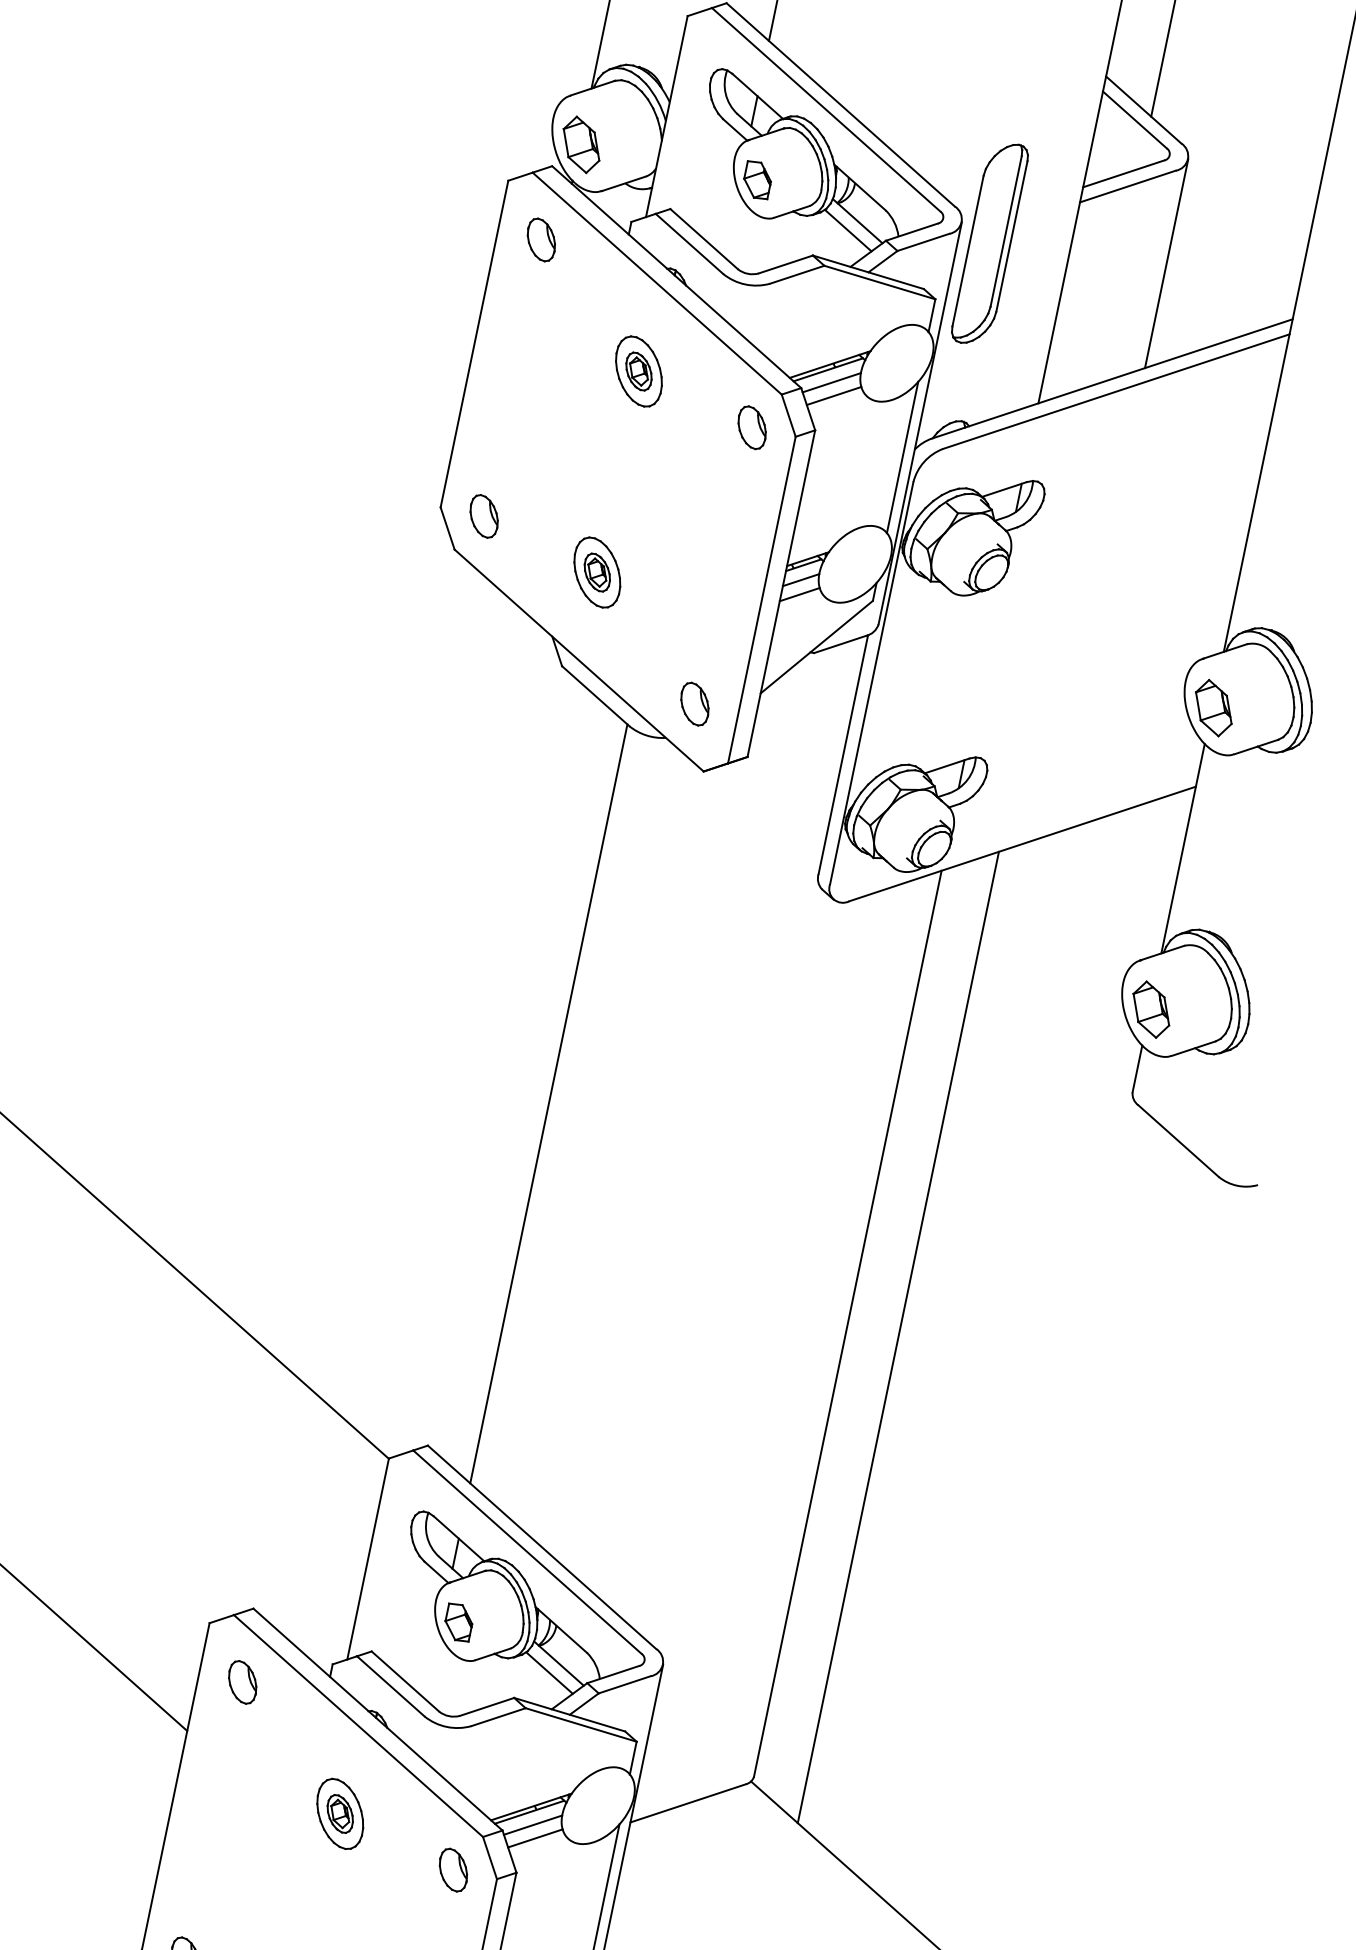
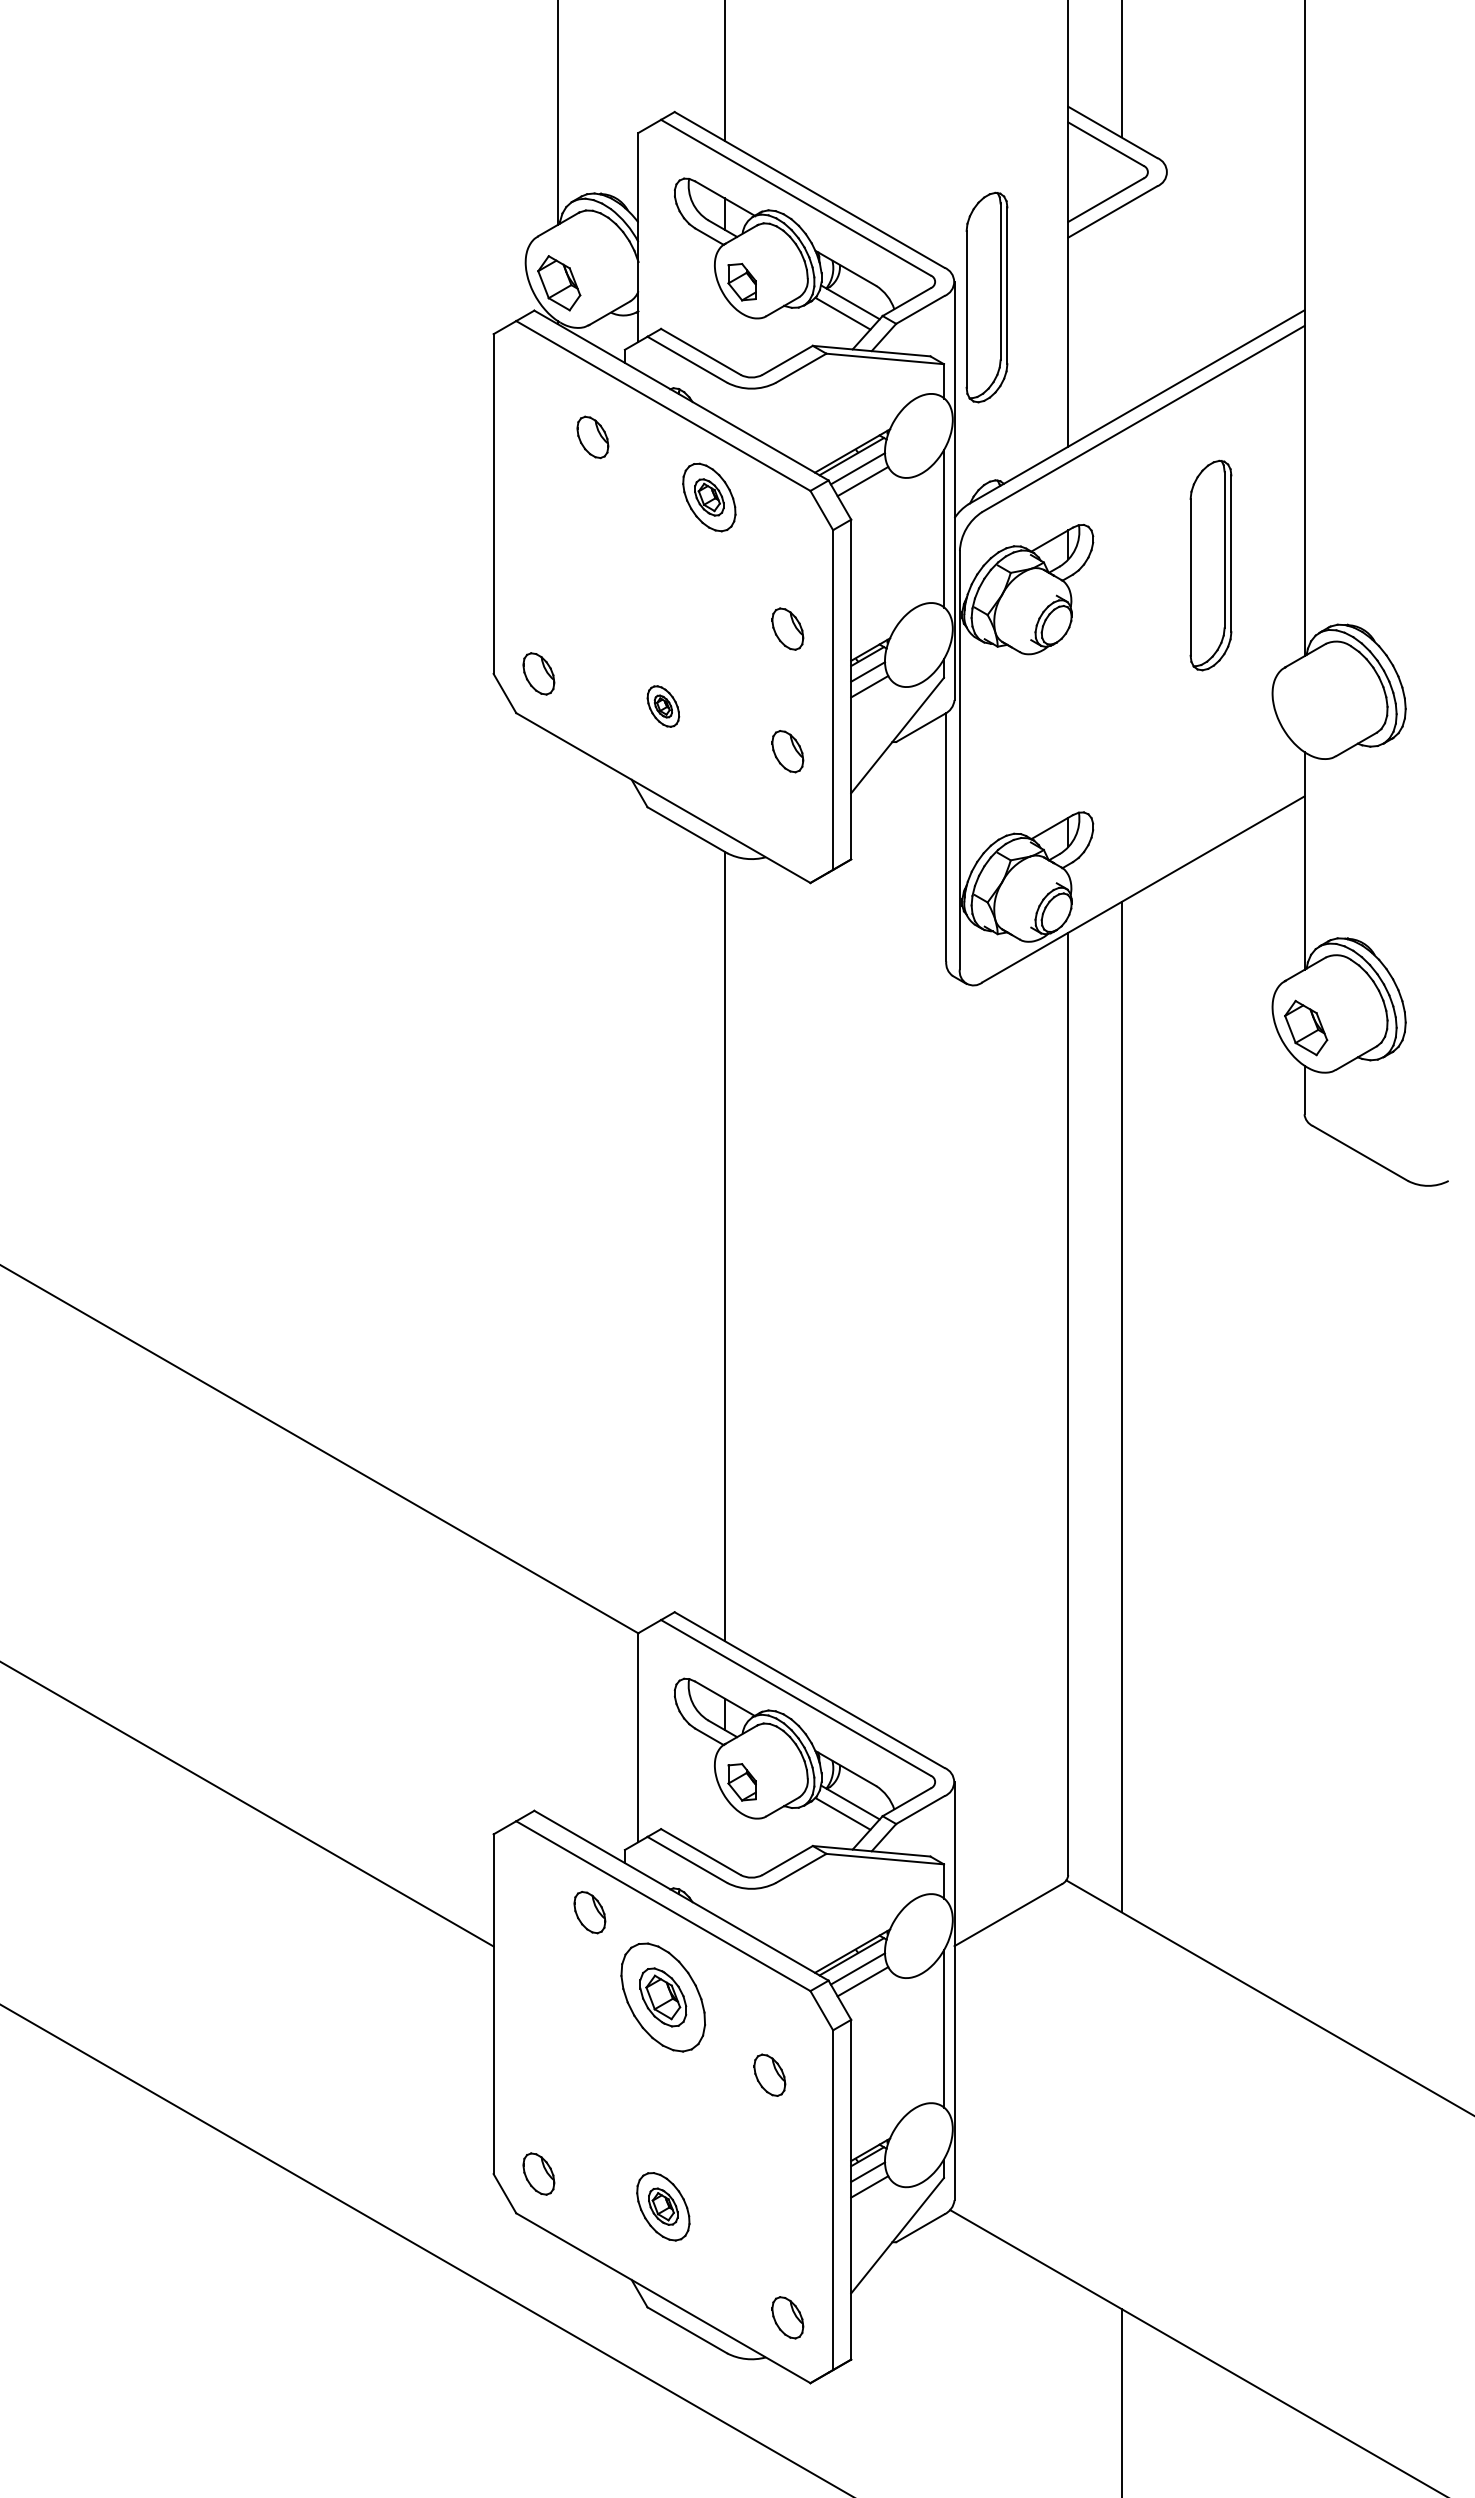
part: (541, 239) -> (592, 437), moved
line: (1166, 263) -> (1167, 280), removed
part: (639, 371) -> (709, 497), moved
part: (751, 427) -> (787, 628), moved
part: (1151, 545) -> (1210, 565), added
part: (597, 572) -> (663, 706), size x0.6
part: (694, 703) -> (787, 751), moved
part: (1214, 708) -> (1306, 714), removed
part: (242, 1682) -> (589, 1912), moved
part: (340, 1813) -> (663, 1997), size x1.6
part: (453, 1869) -> (769, 2074), moved

